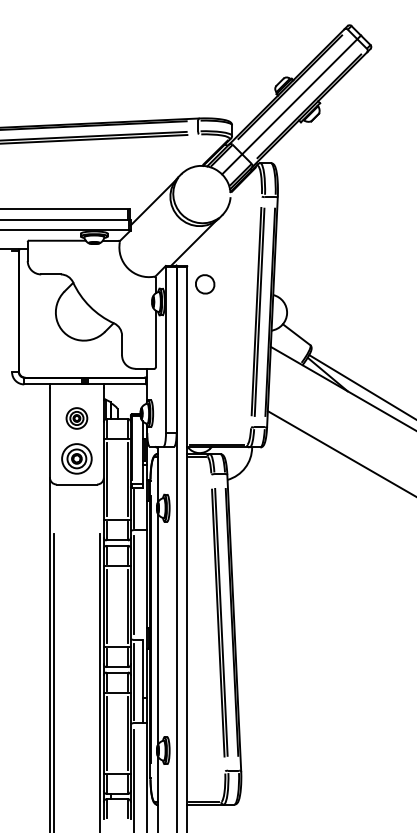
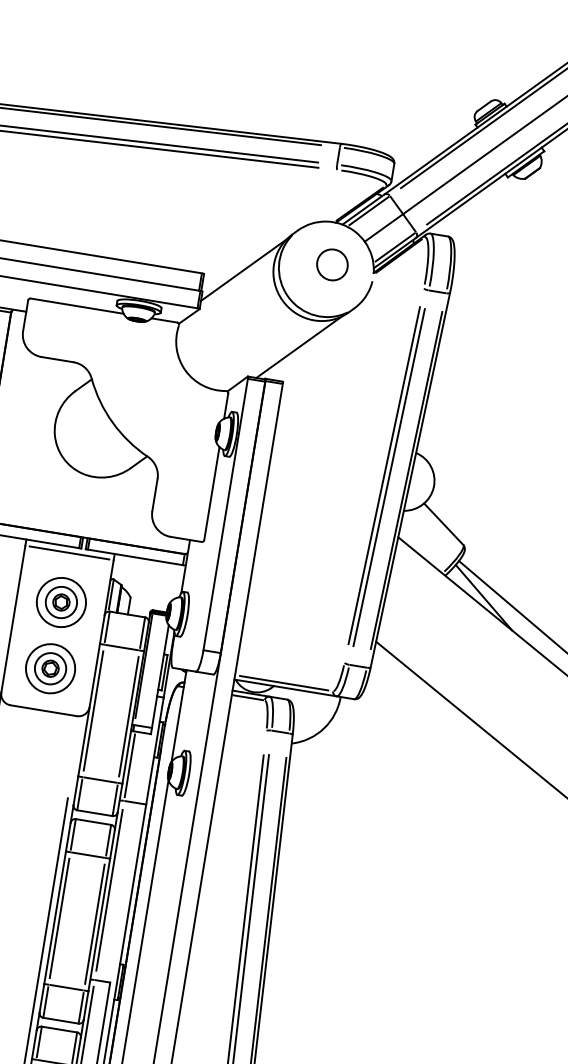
part: (205, 284) -> (332, 265), moved
line: (76, 388) -> (68, 553), added
part: (76, 418) -> (60, 602), size x1.43

